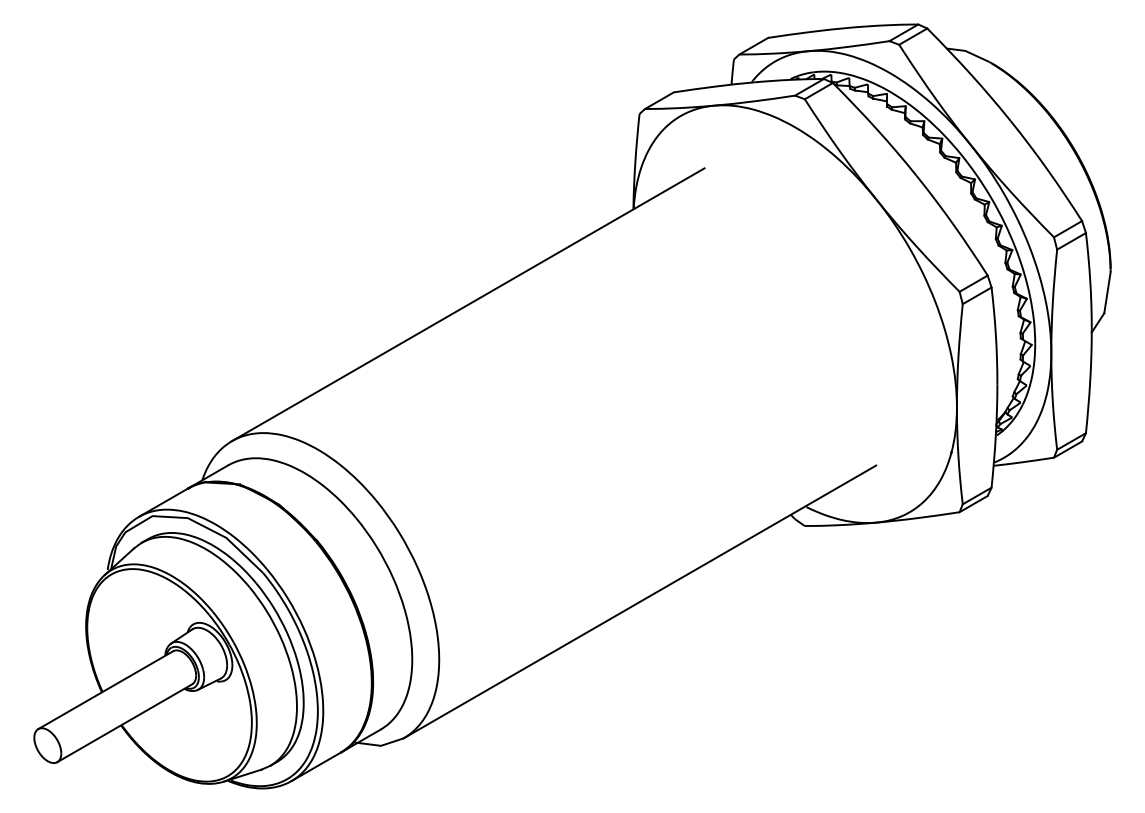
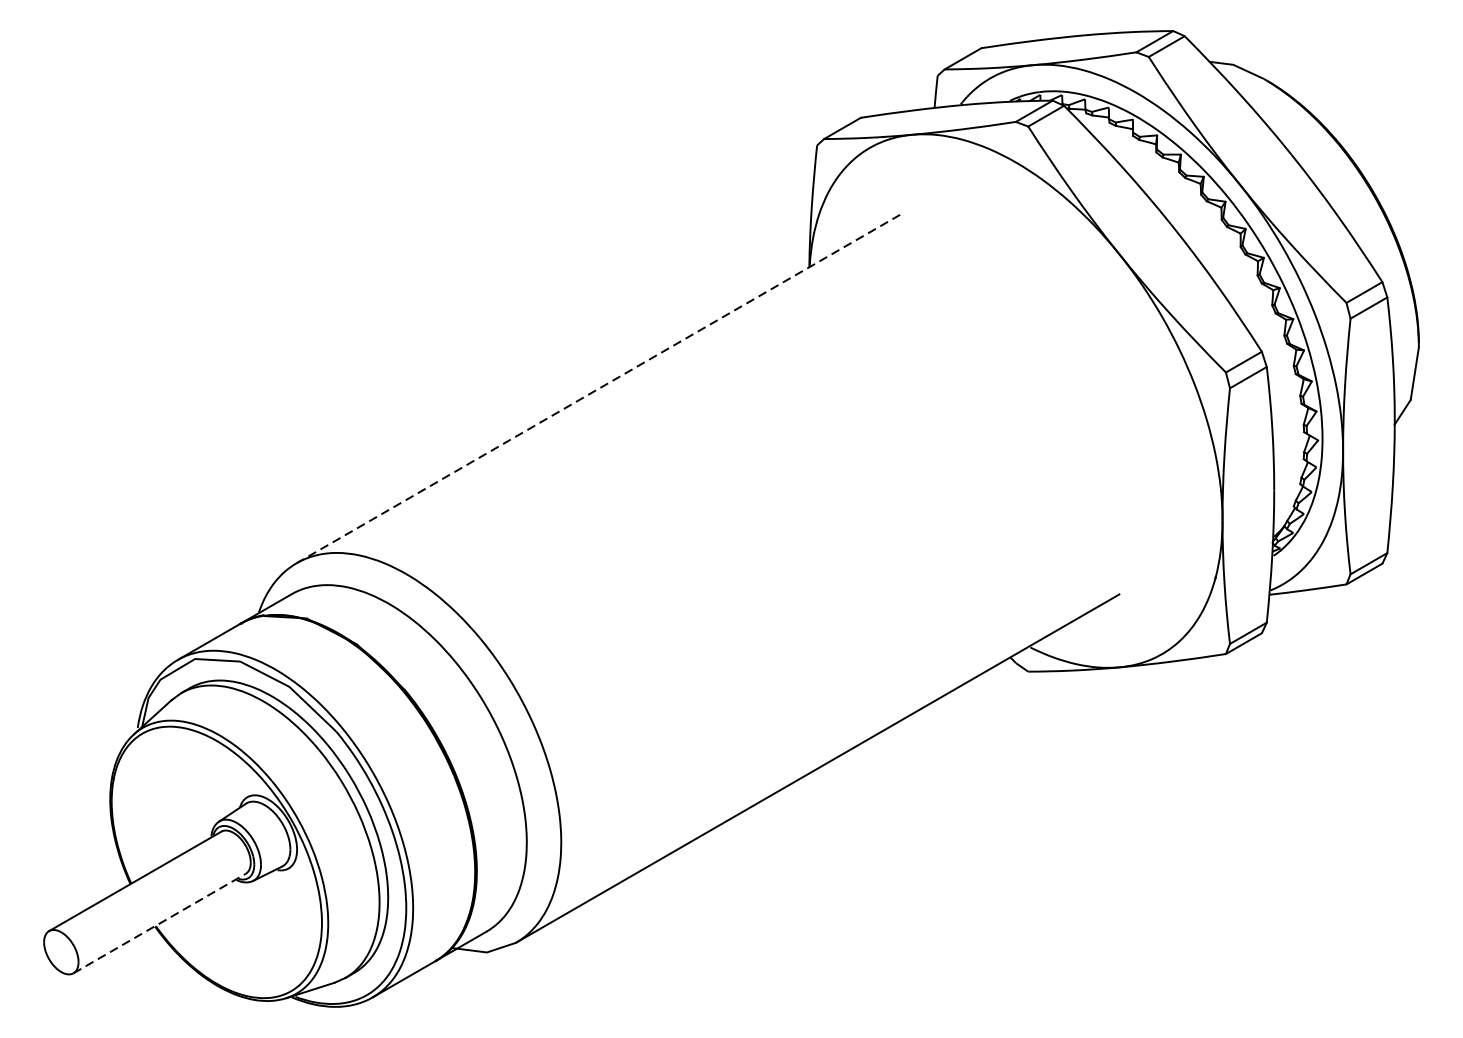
line: (468, 304) -> (598, 388), solid -> dashed
line: (124, 723) -> (159, 923), solid -> dashed

